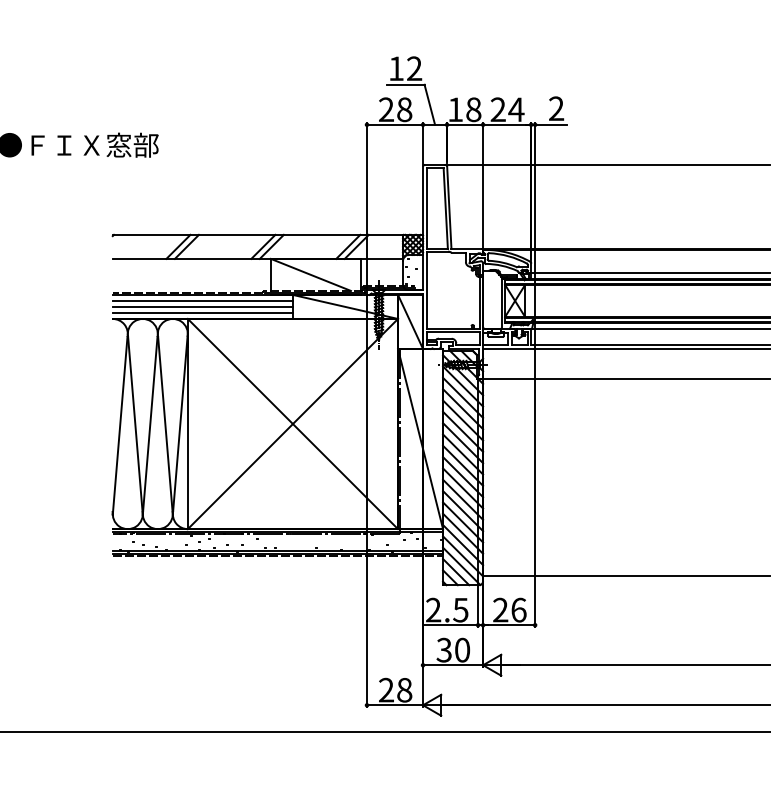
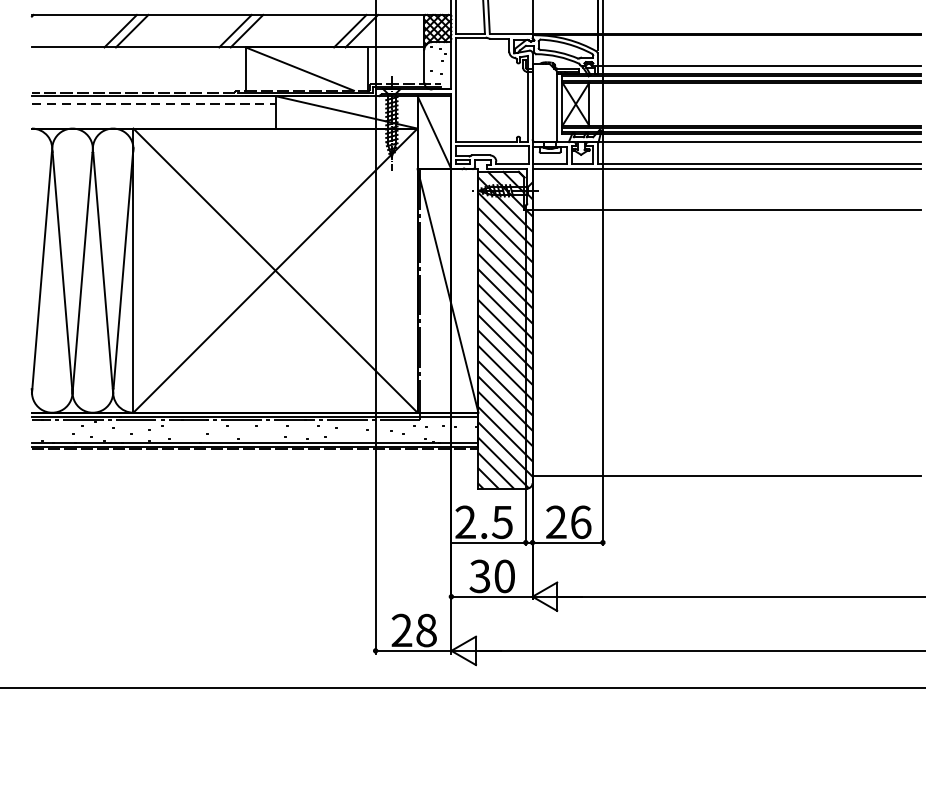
line: (203, 300) -> (154, 103), solid -> dashed
line: (202, 306) -> (153, 111), removed
line: (202, 312) -> (153, 119), removed

